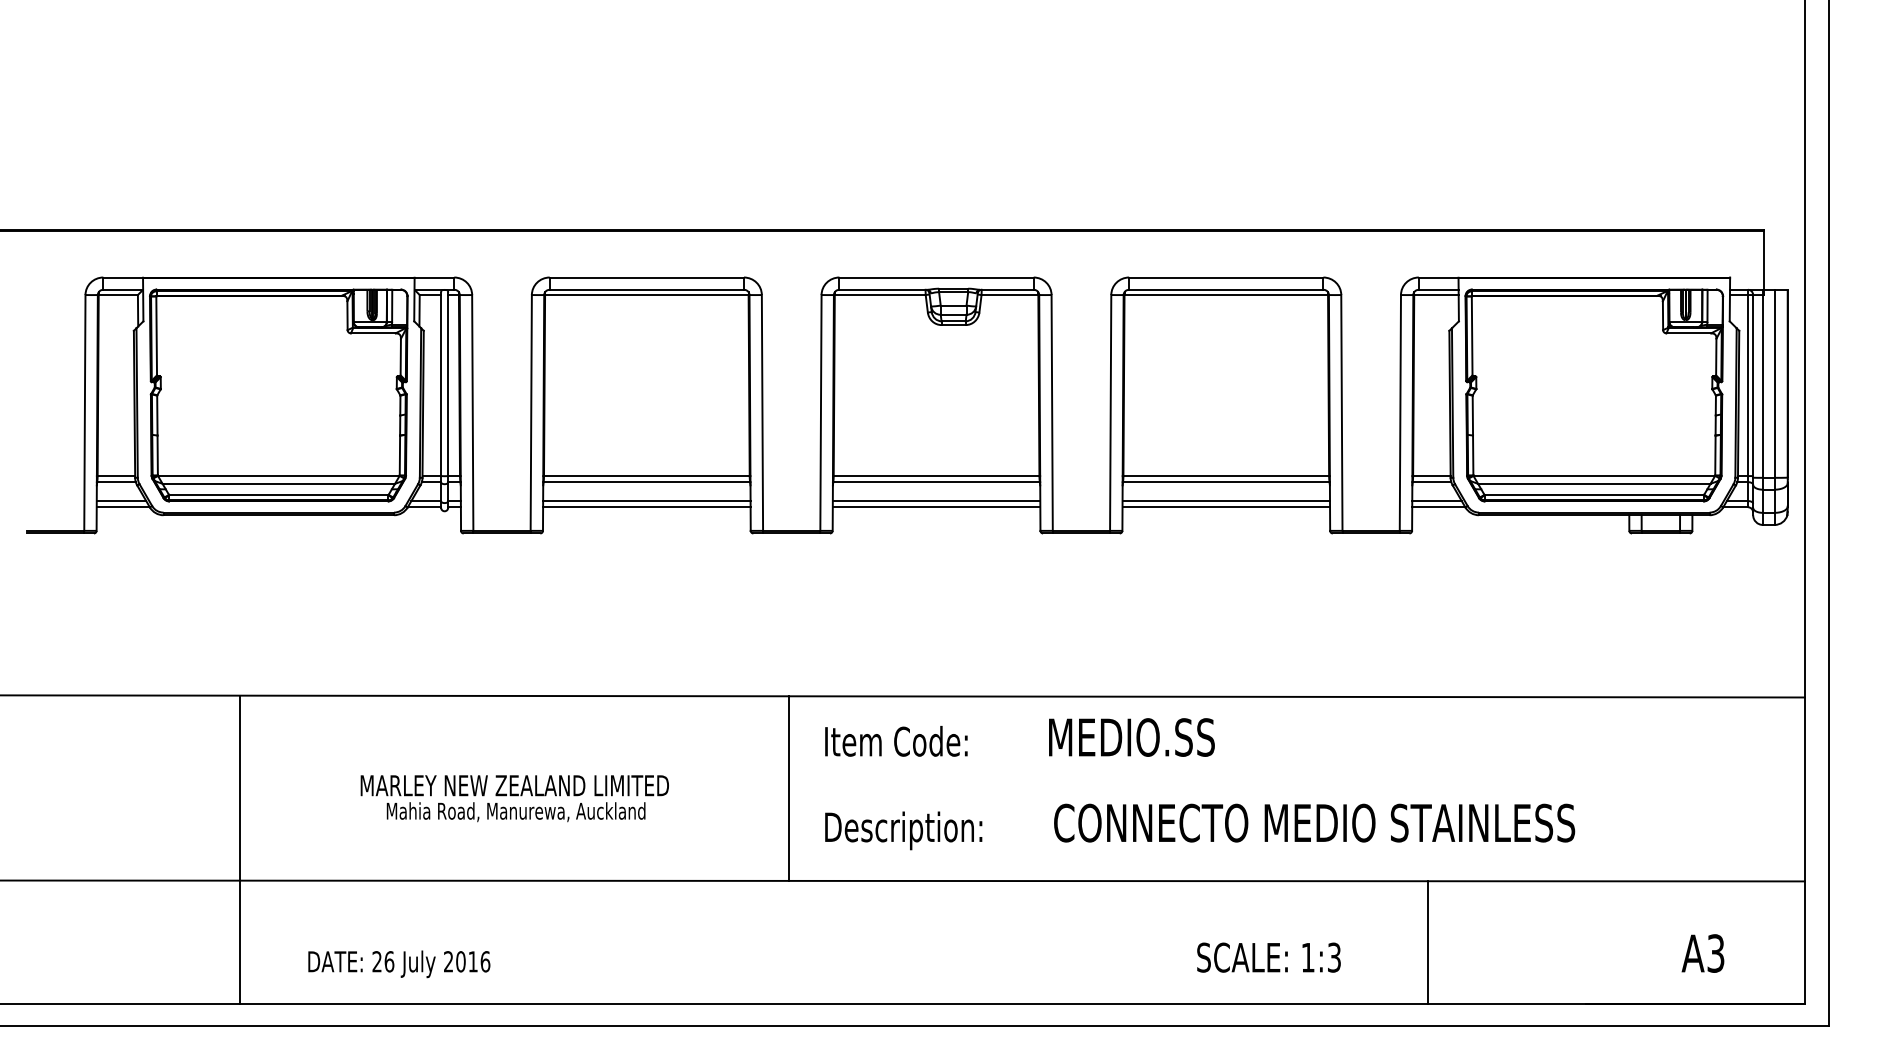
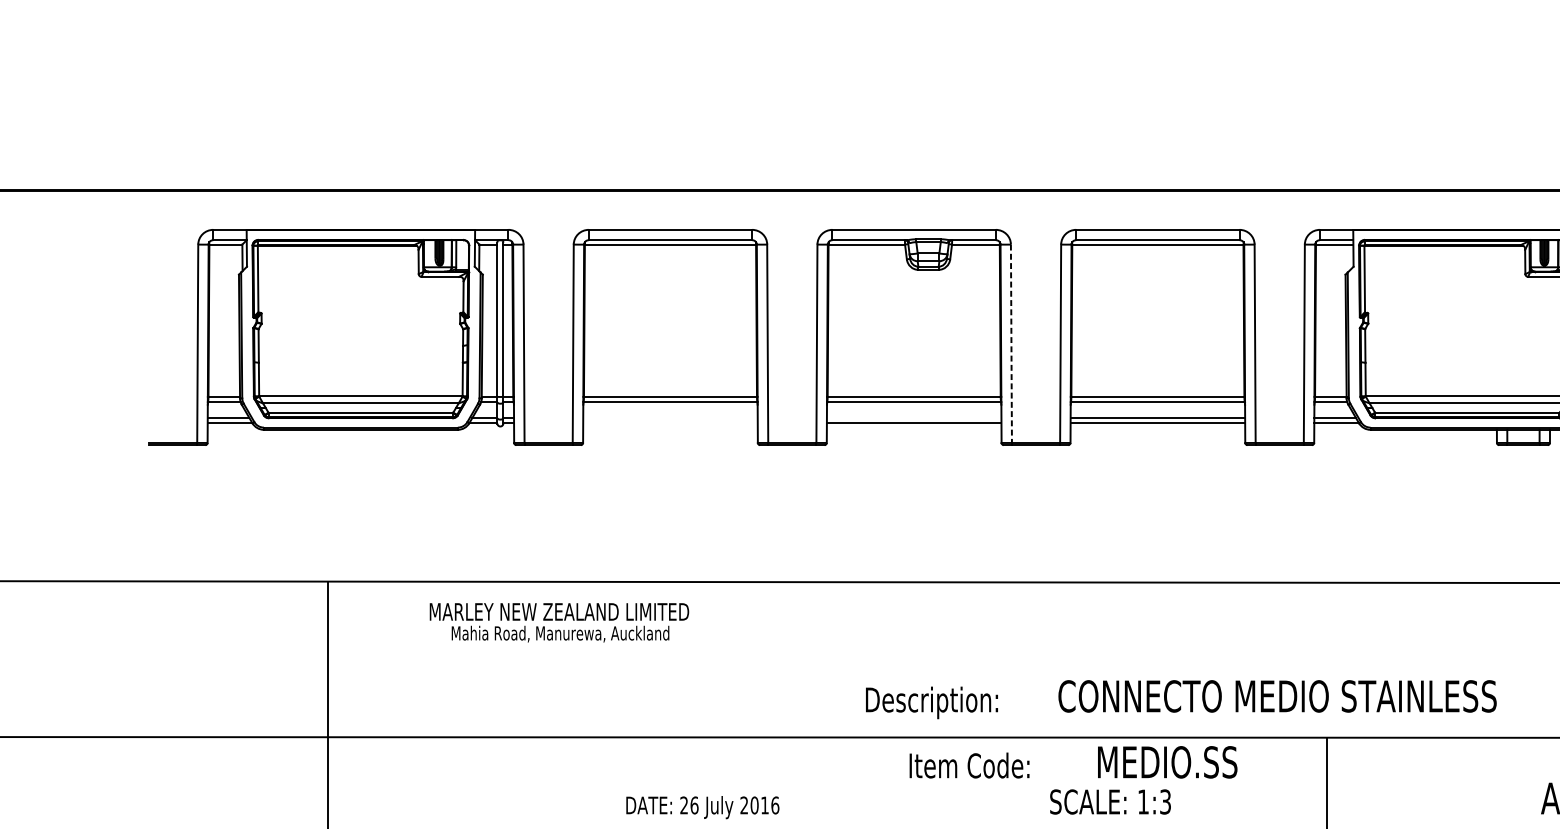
line: (1052, 412) -> (1011, 343), solid -> dashed
line: (646, 501) -> (670, 418), removed
line: (936, 501) -> (914, 418), removed
line: (646, 507) -> (670, 423), removed
text: (1019, 737) -> (1073, 762), moved
line: (788, 788) -> (789, 659), removed
text: (514, 798) -> (559, 622), moved
text: (1200, 826) -> (1181, 699), moved
text: (1268, 957) -> (1110, 801), moved
text: (399, 964) -> (702, 807), moved

